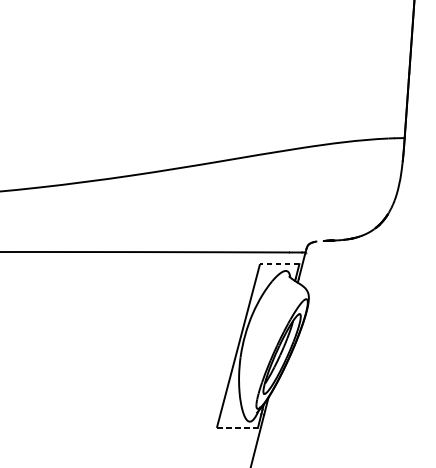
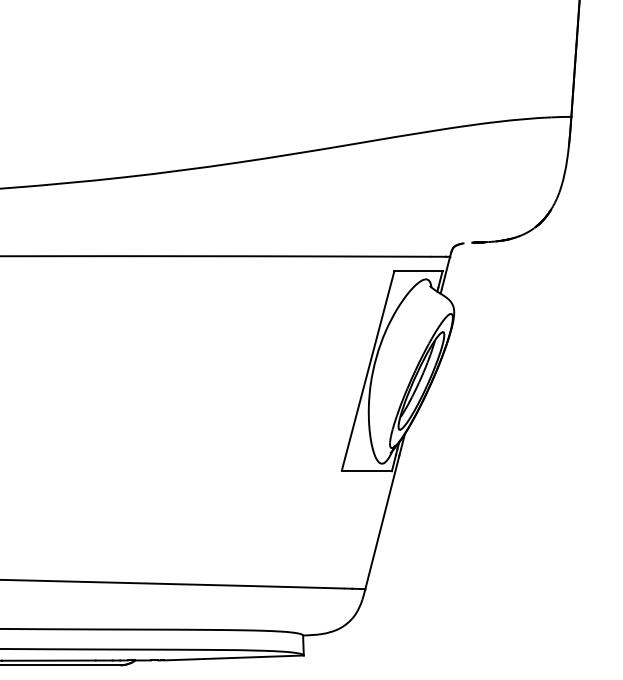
line: (279, 264) -> (418, 271), dashed -> solid
line: (238, 428) -> (367, 471), dashed -> solid

